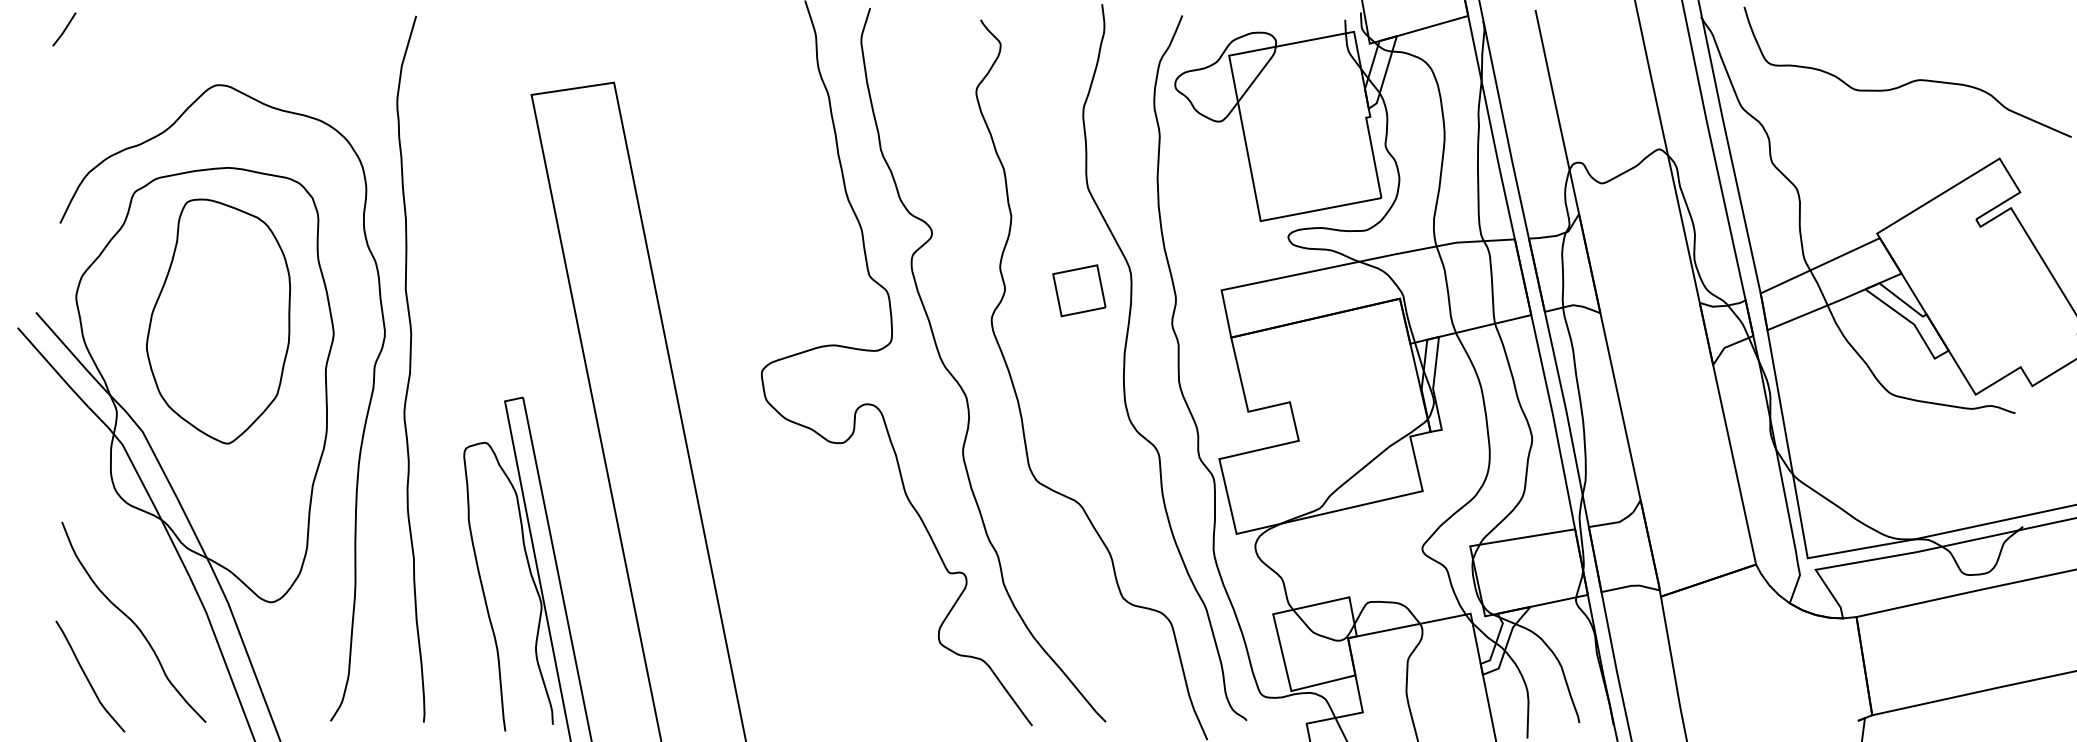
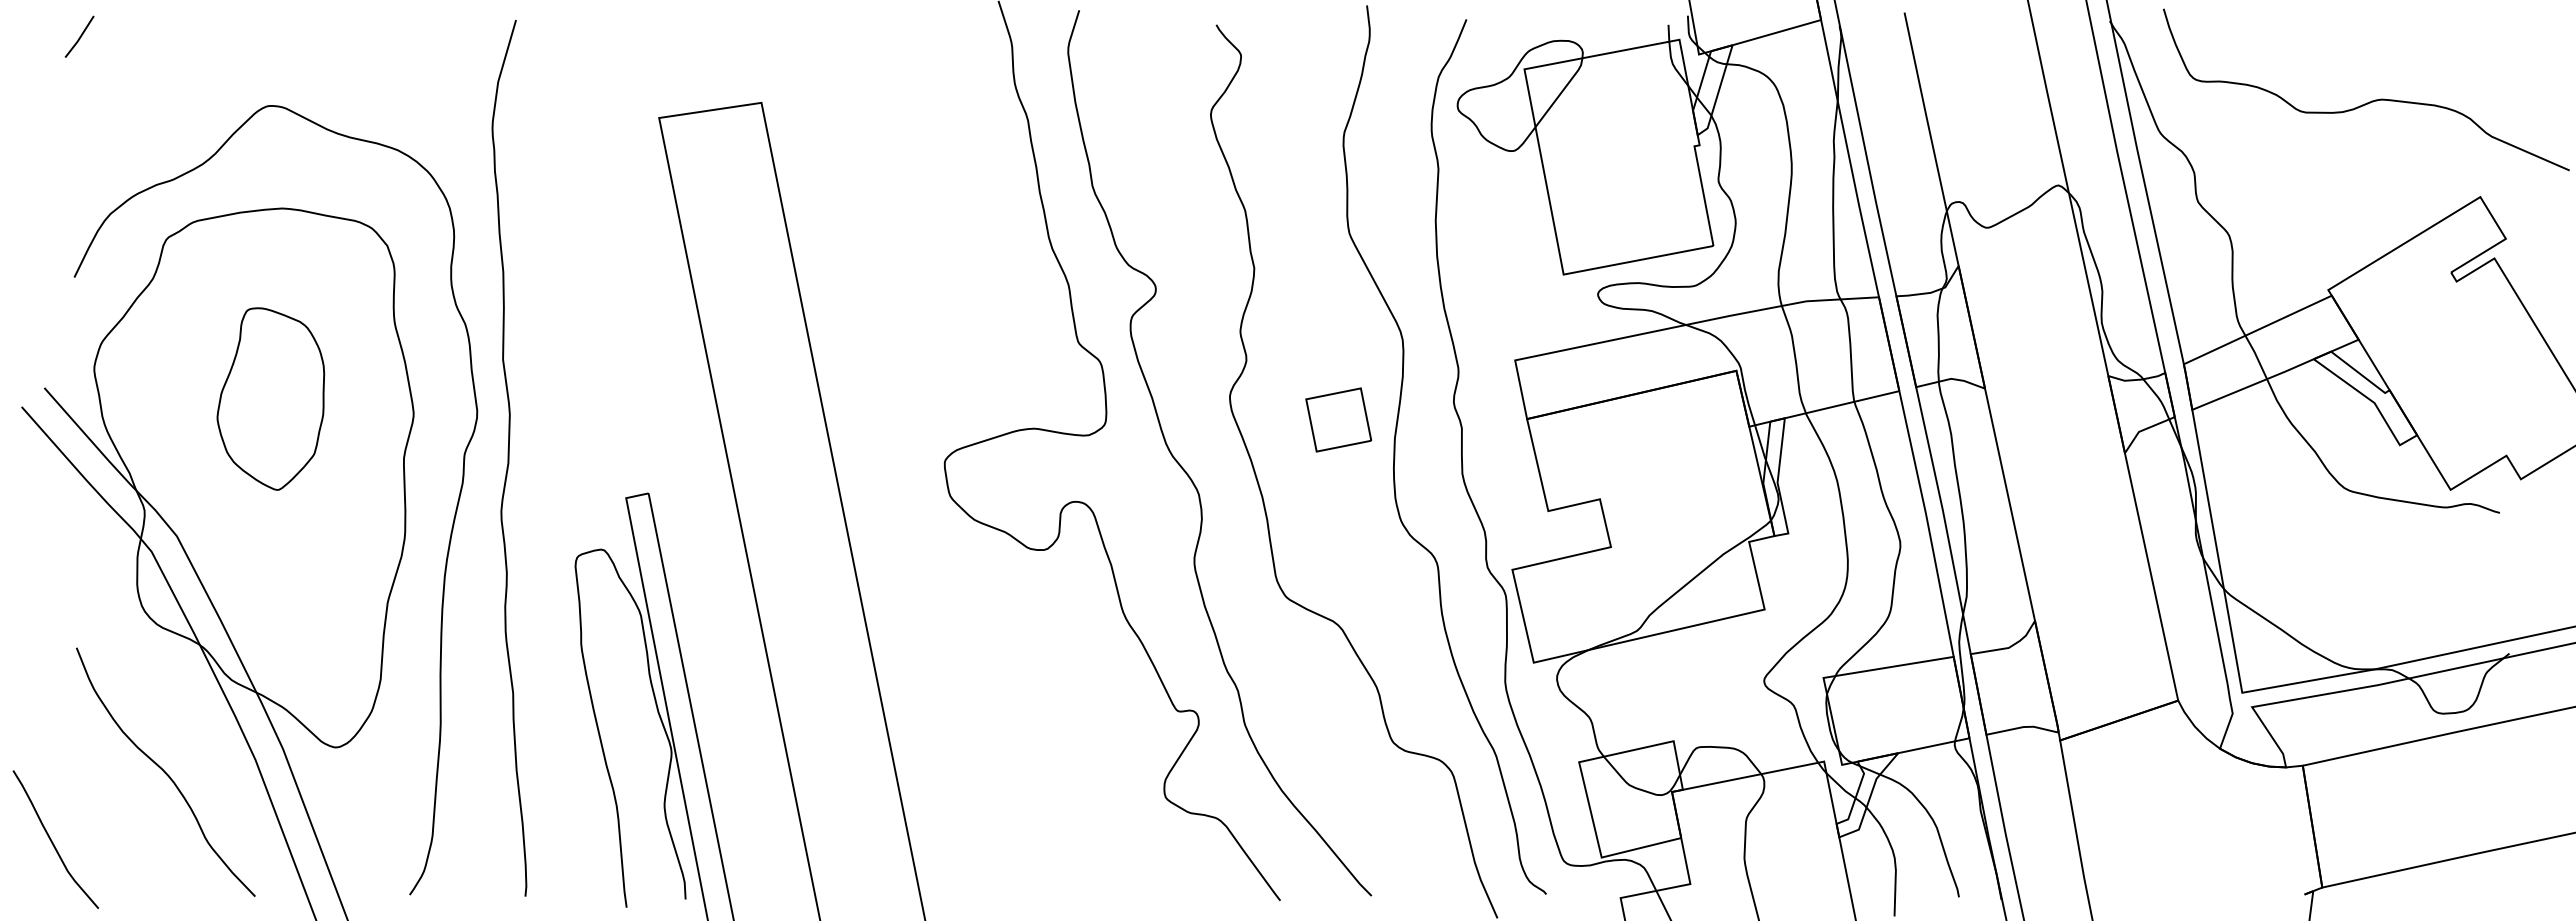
part: (1079, 290) -> (1338, 419), moved
part: (218, 321) -> (270, 398), size x0.6
curve: (87, 677) -> (52, 840), moved

